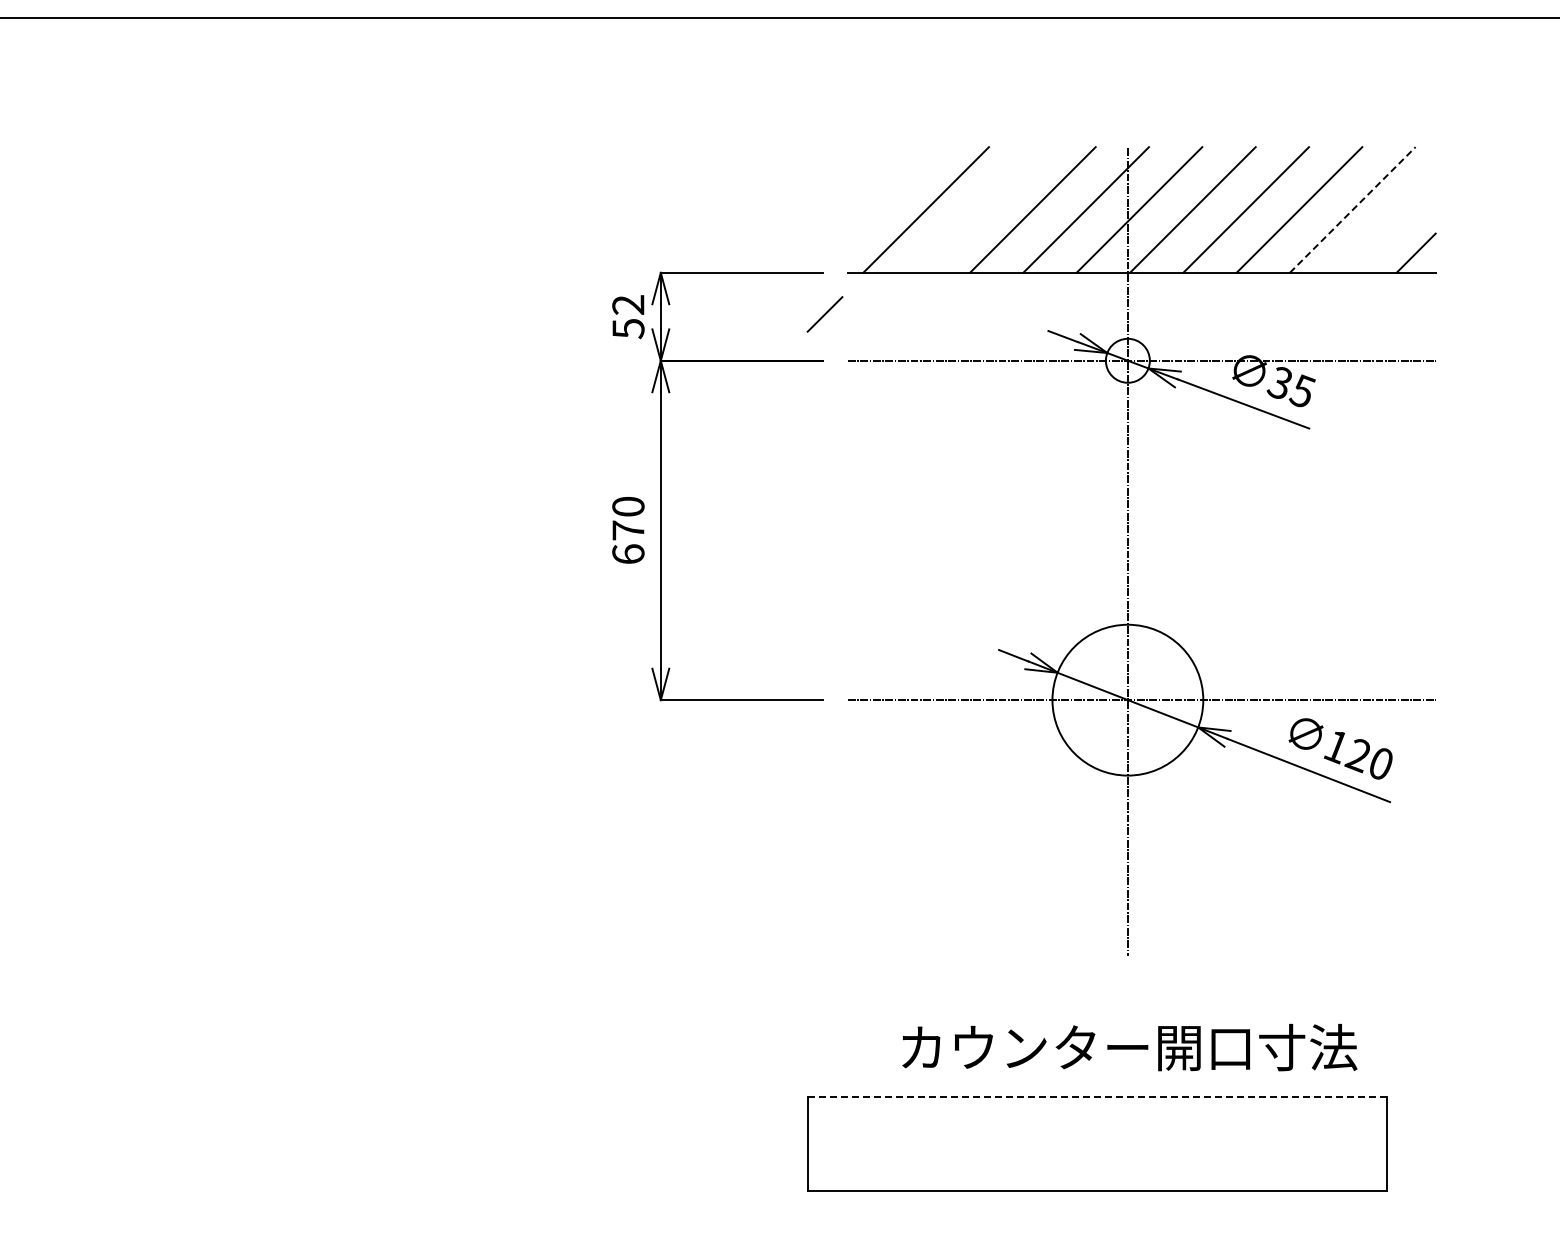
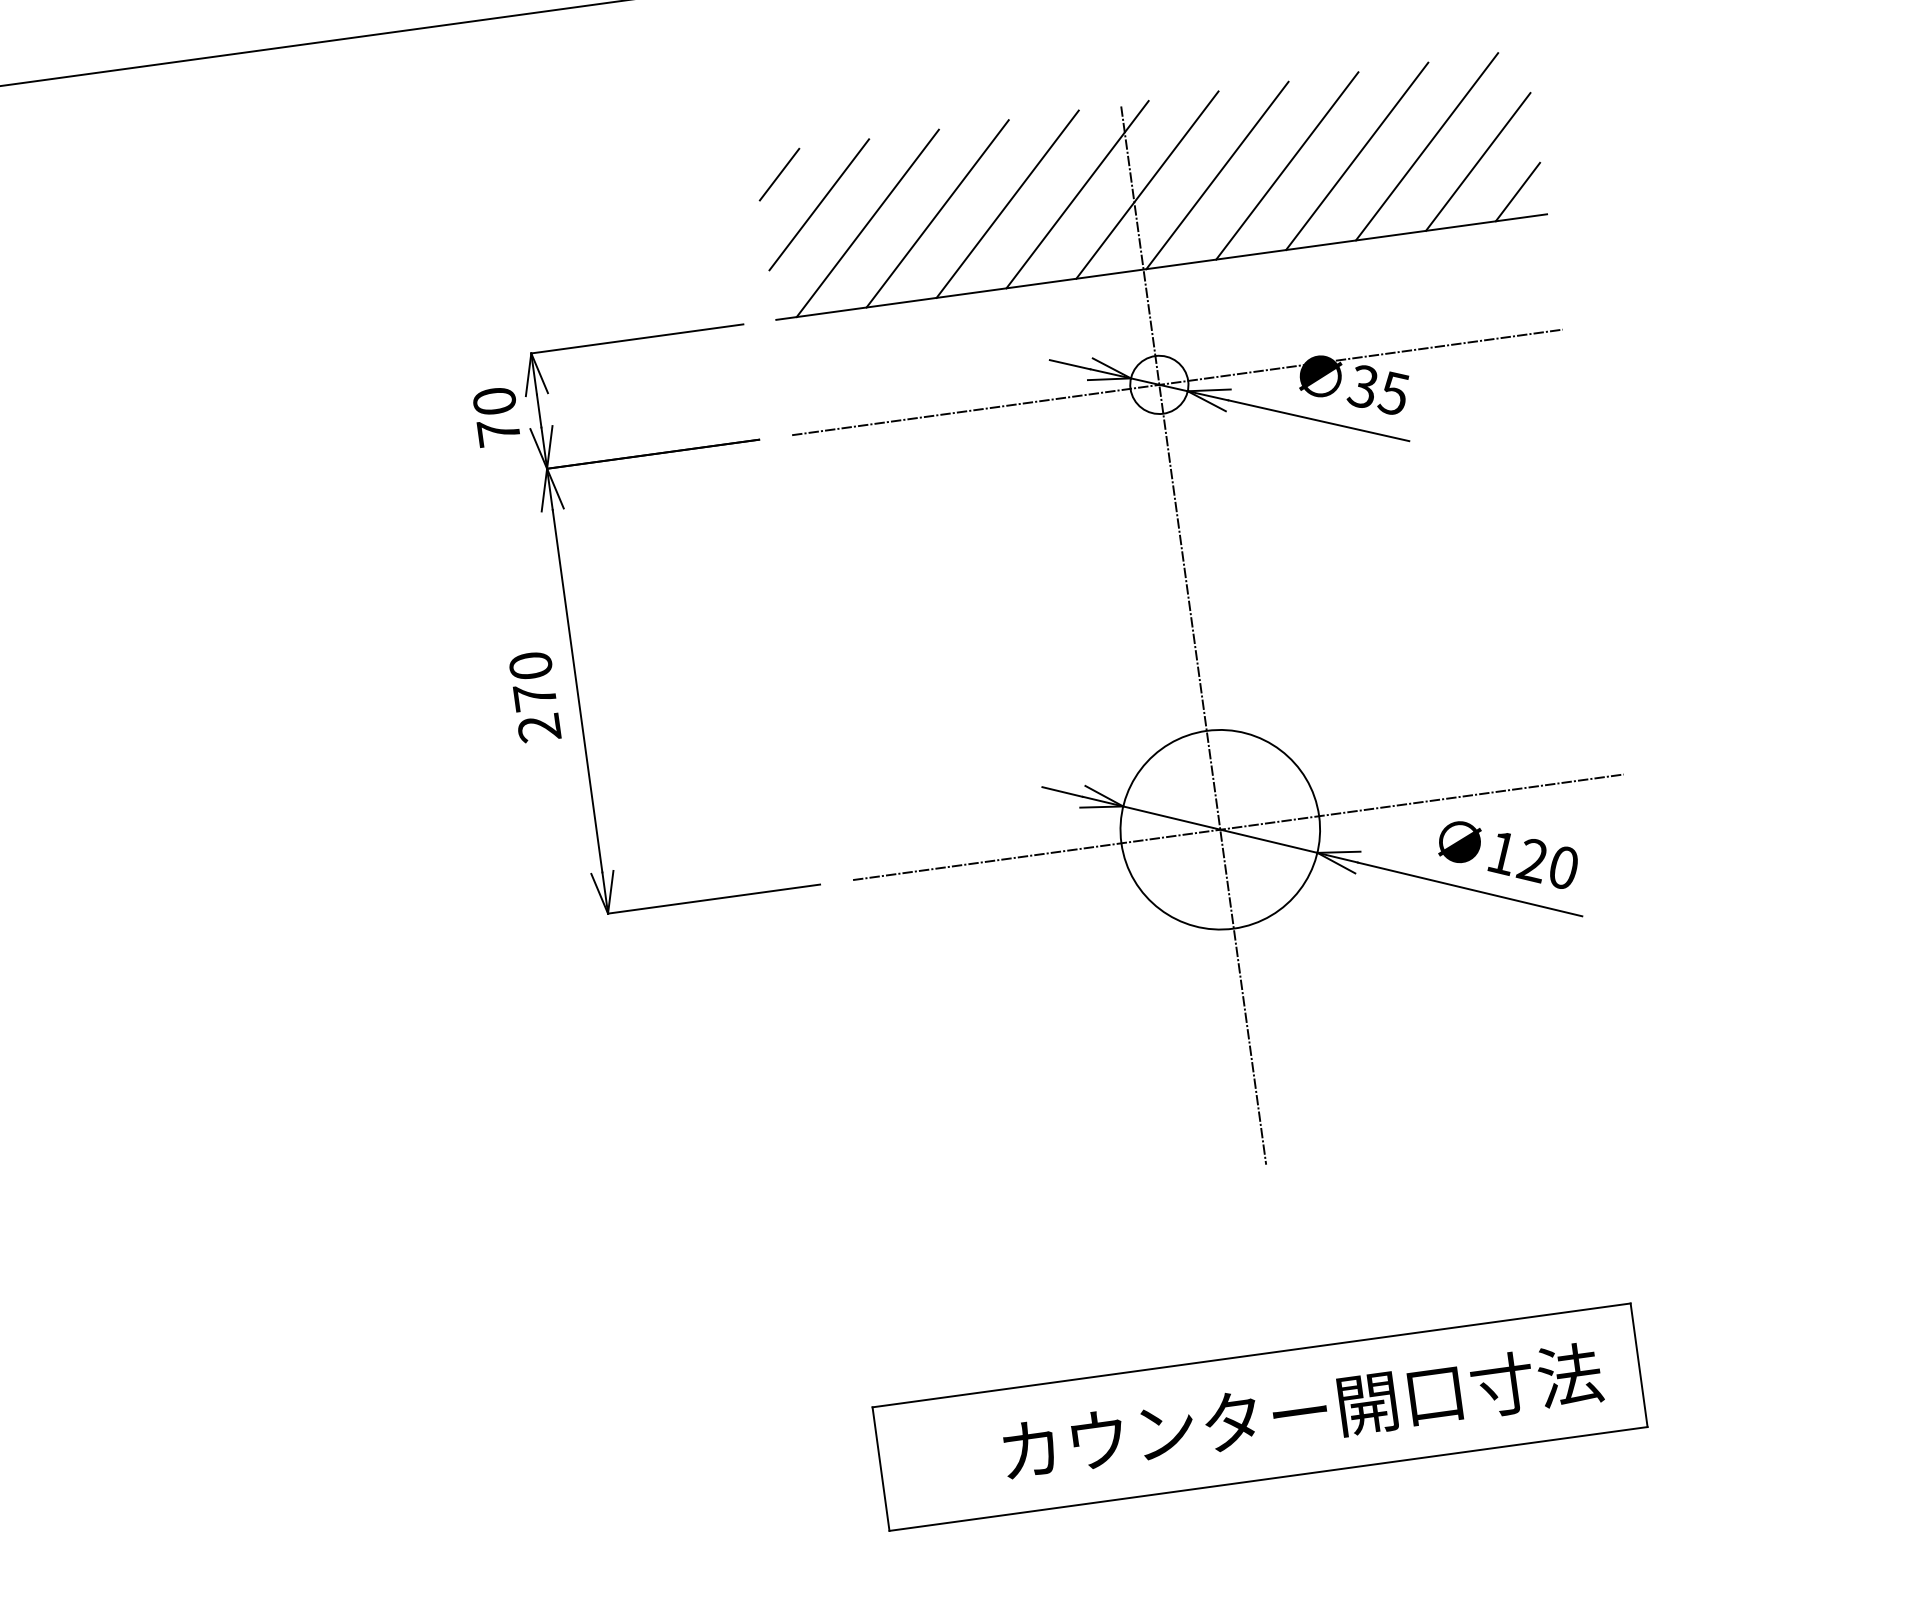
line: (891, 190) -> (818, 204), added
line: (979, 209) -> (937, 213), added
line: (1352, 209) -> (1426, 146), dashed -> solid
line: (1389, 226) -> (1478, 161), added
line: (824, 314) -> (778, 174), moved
text: (628, 317) -> (496, 417), 52 -> 70
text: (628, 554) -> (539, 728), 670 -> 270
text: (1129, 1047) -> (1302, 1411), moved
line: (1097, 1096) -> (1251, 1354), dashed -> solid

